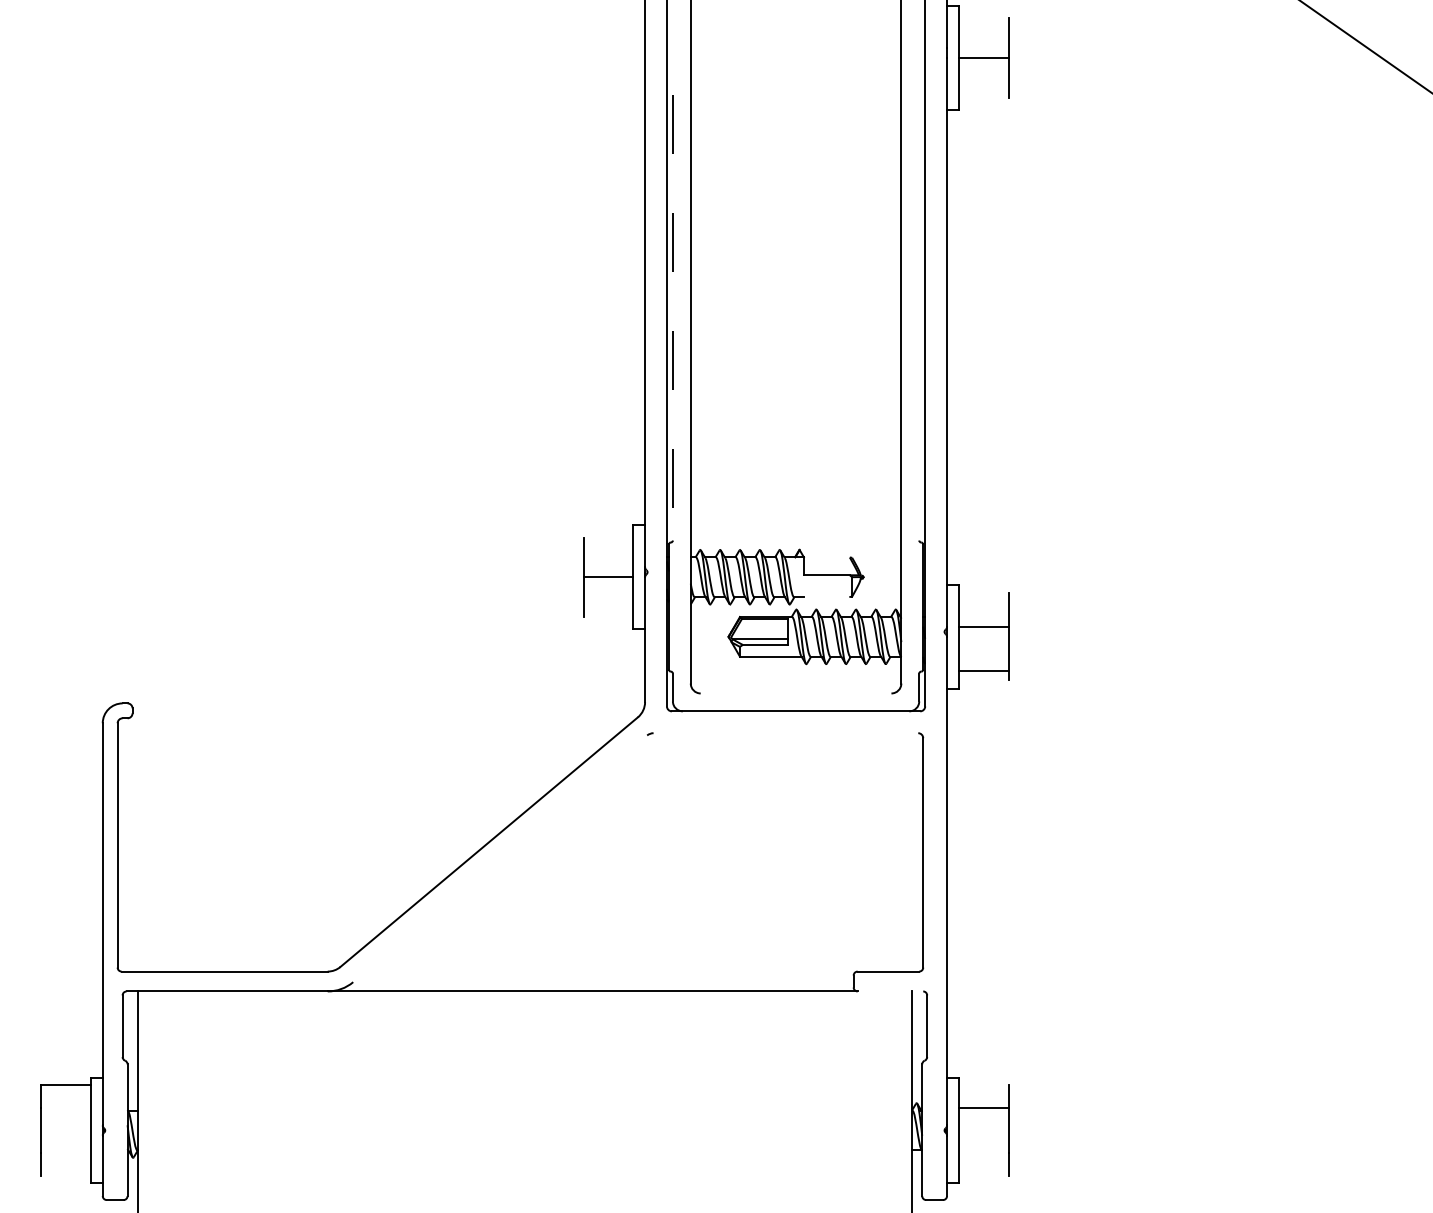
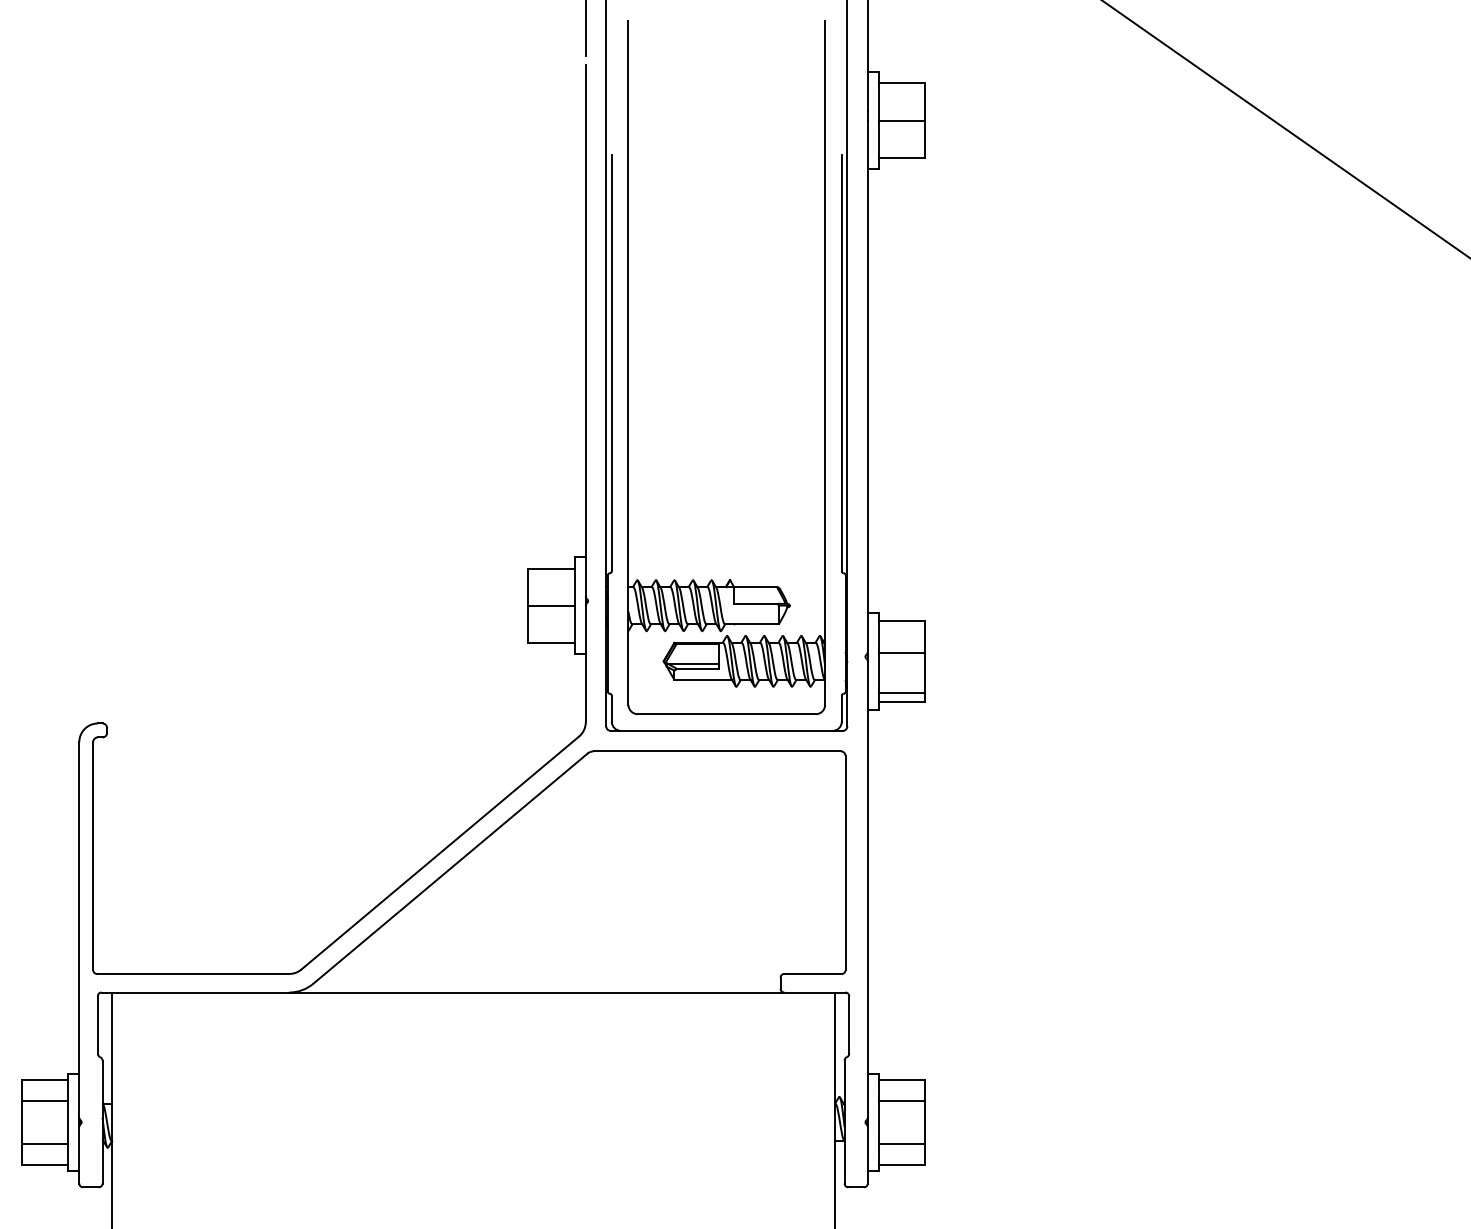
line: (983, 18) -> (901, 83), added
line: (983, 97) -> (901, 157), added
line: (918, 316) -> (841, 362), added
line: (672, 317) -> (611, 363), dashed -> solid
line: (608, 537) -> (551, 568), added
line: (826, 557) -> (755, 587), added
line: (983, 593) -> (901, 620), added
line: (826, 597) -> (755, 624), added
line: (608, 616) -> (551, 642), added
line: (983, 680) -> (901, 702), added
line: (795, 693) -> (726, 714), added
line: (785, 733) -> (716, 751), added
line: (500, 858) -> (450, 868), added
line: (889, 991) -> (814, 992), added
line: (983, 1084) -> (901, 1079), added
line: (65, 1107) -> (44, 1100), added
line: (65, 1153) -> (44, 1143), added
line: (983, 1153) -> (901, 1143), added
line: (65, 1176) -> (44, 1165), added
line: (983, 1176) -> (901, 1165), added

